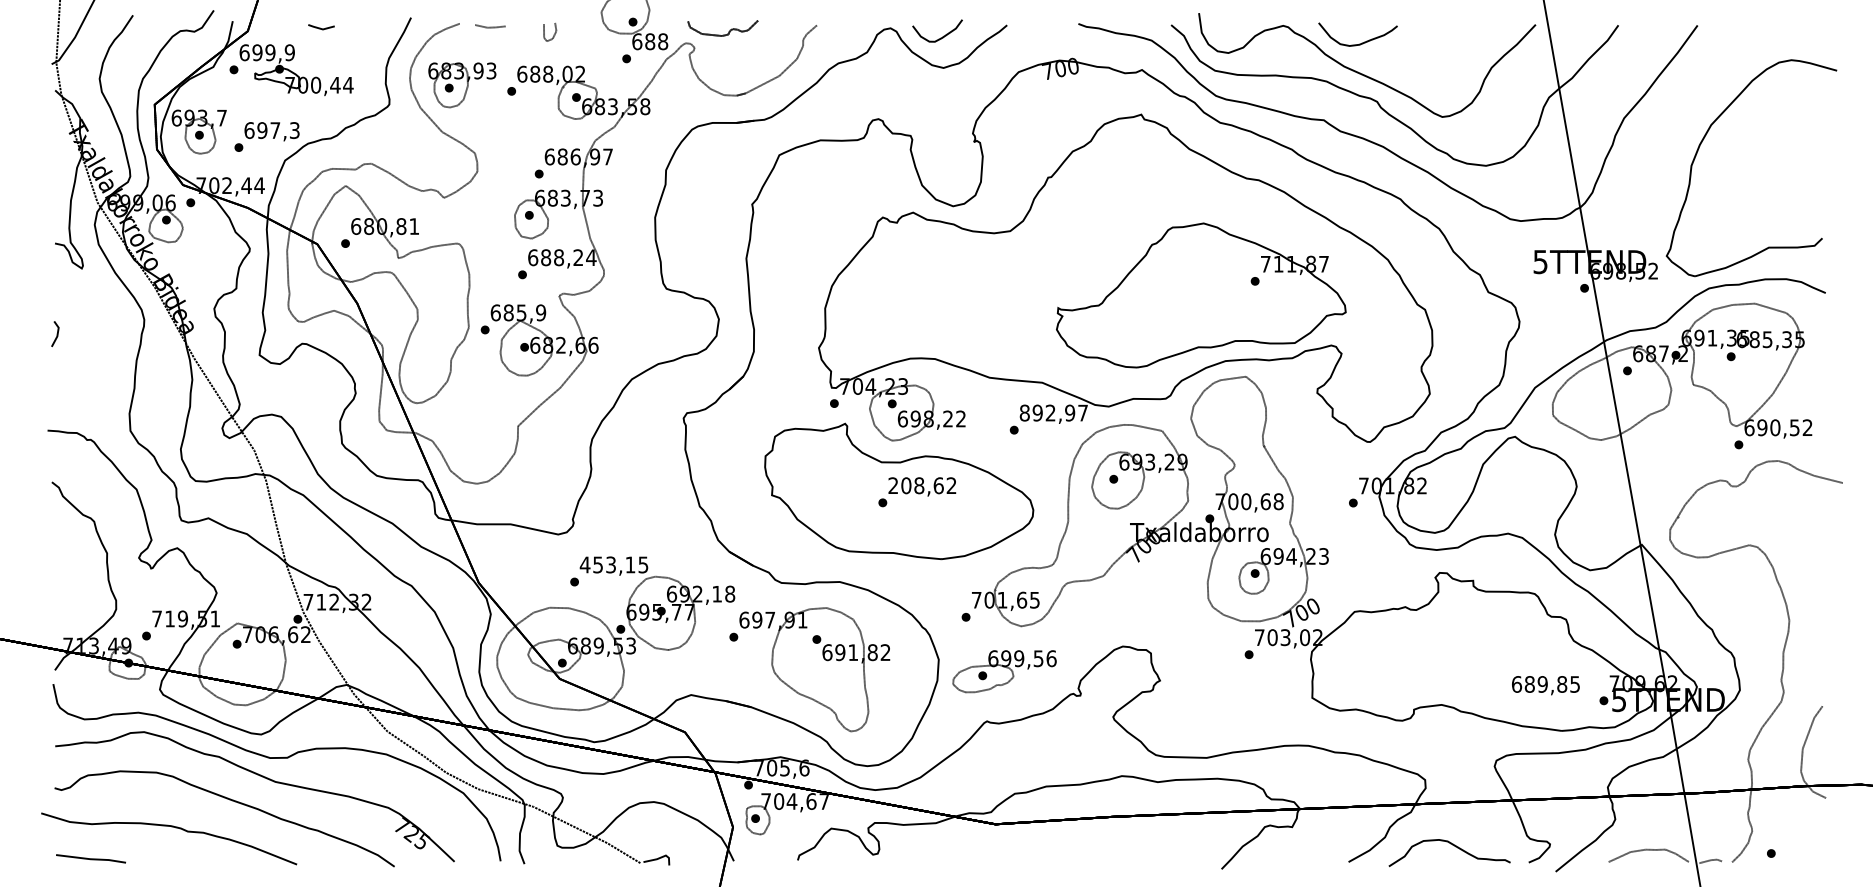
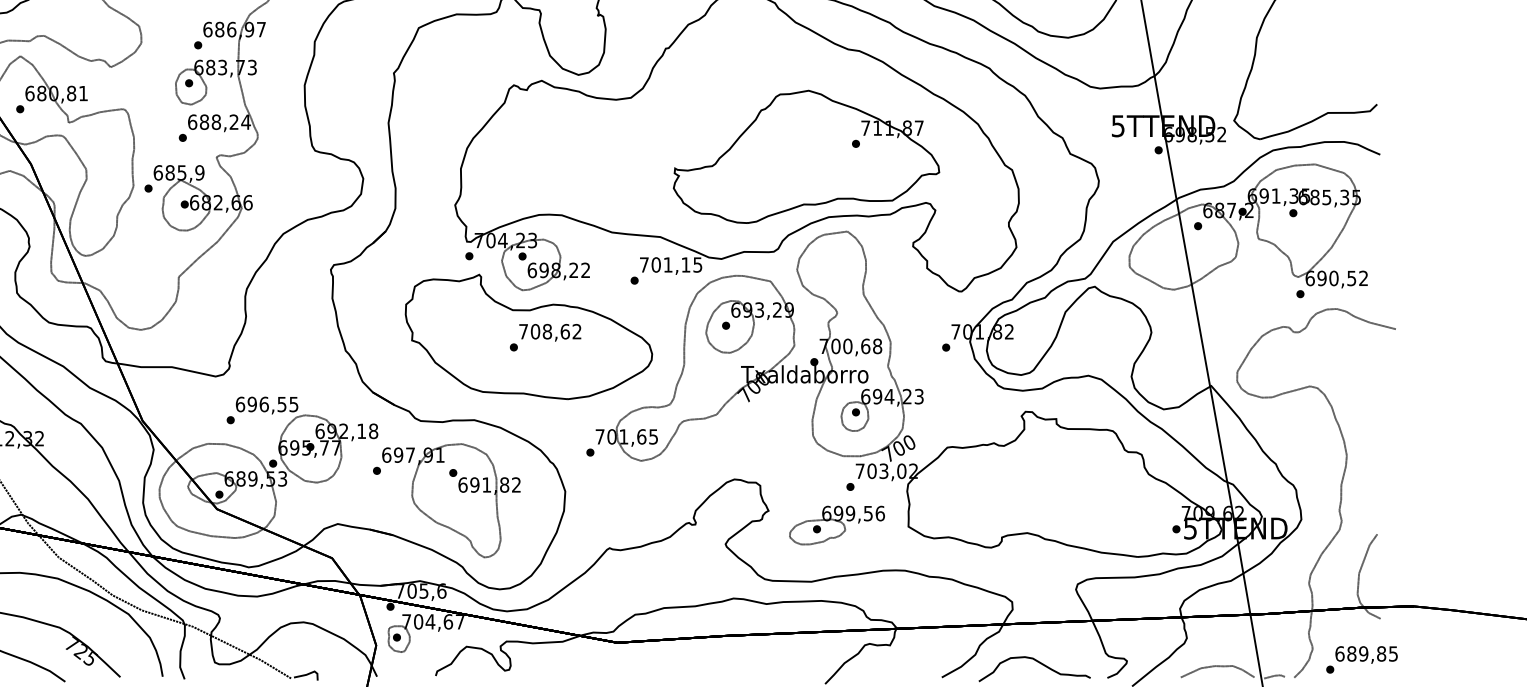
text: (1053, 412) -> (670, 264), 892,97 -> 701,15
text: (893, 485) -> (523, 331), 208,62 -> 708,62
text: (607, 564) -> (260, 404), 453,15 -> 696,55
part: (1004, 671) -> (837, 525), moved
text: (1545, 685) -> (1366, 654), moved

